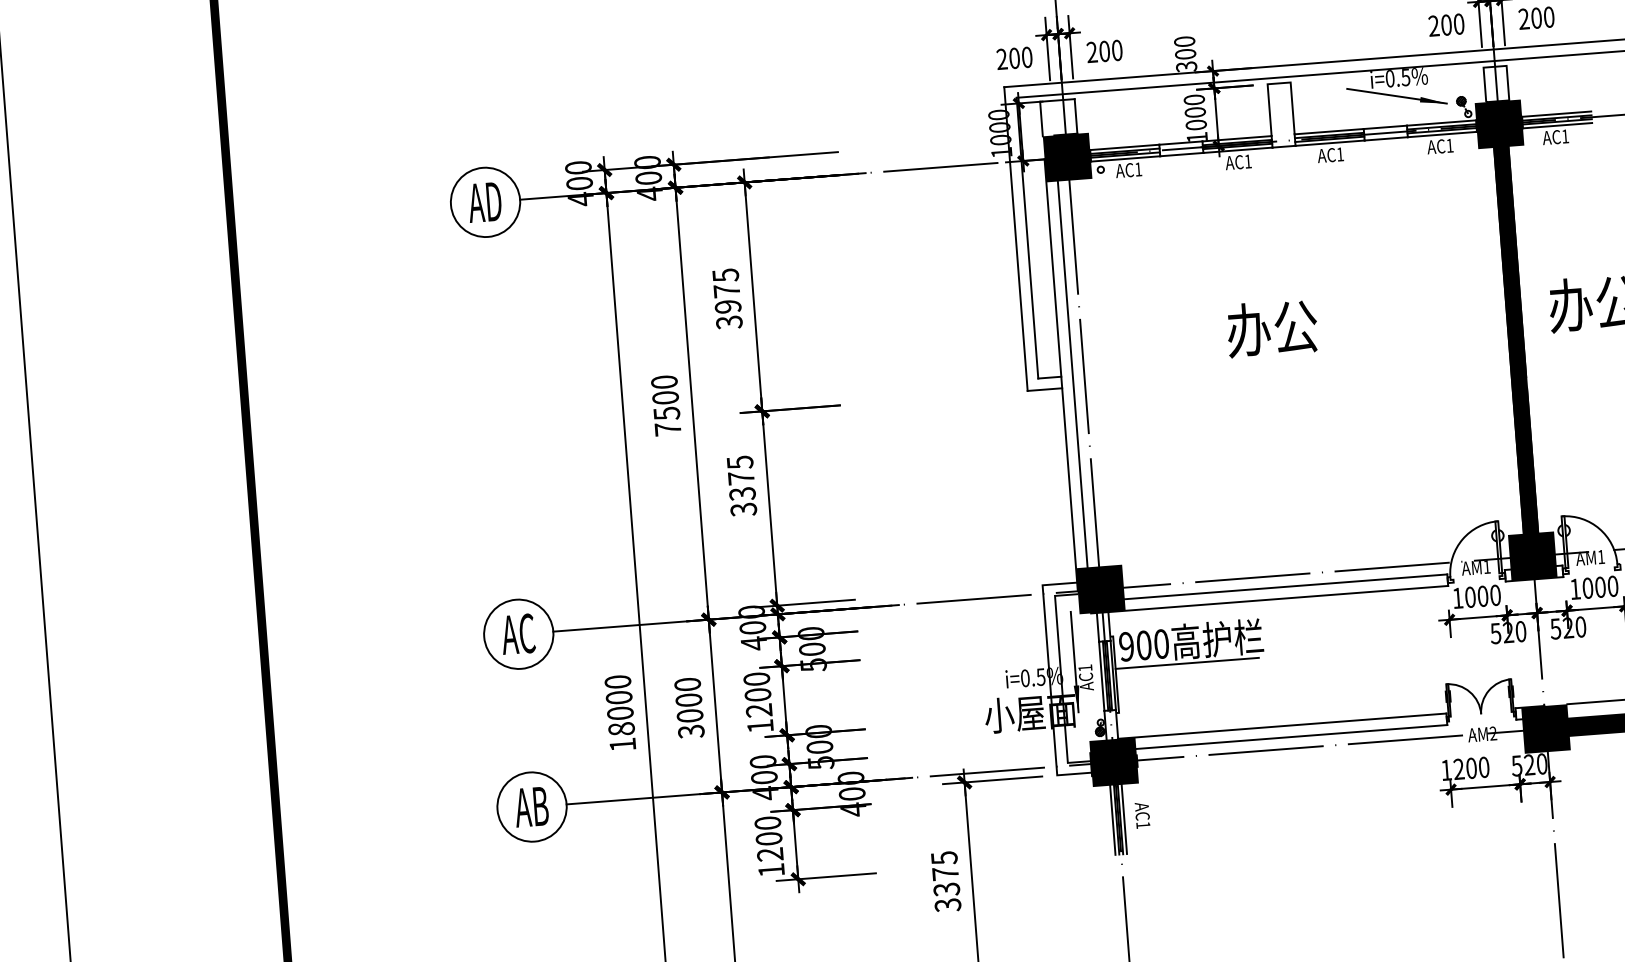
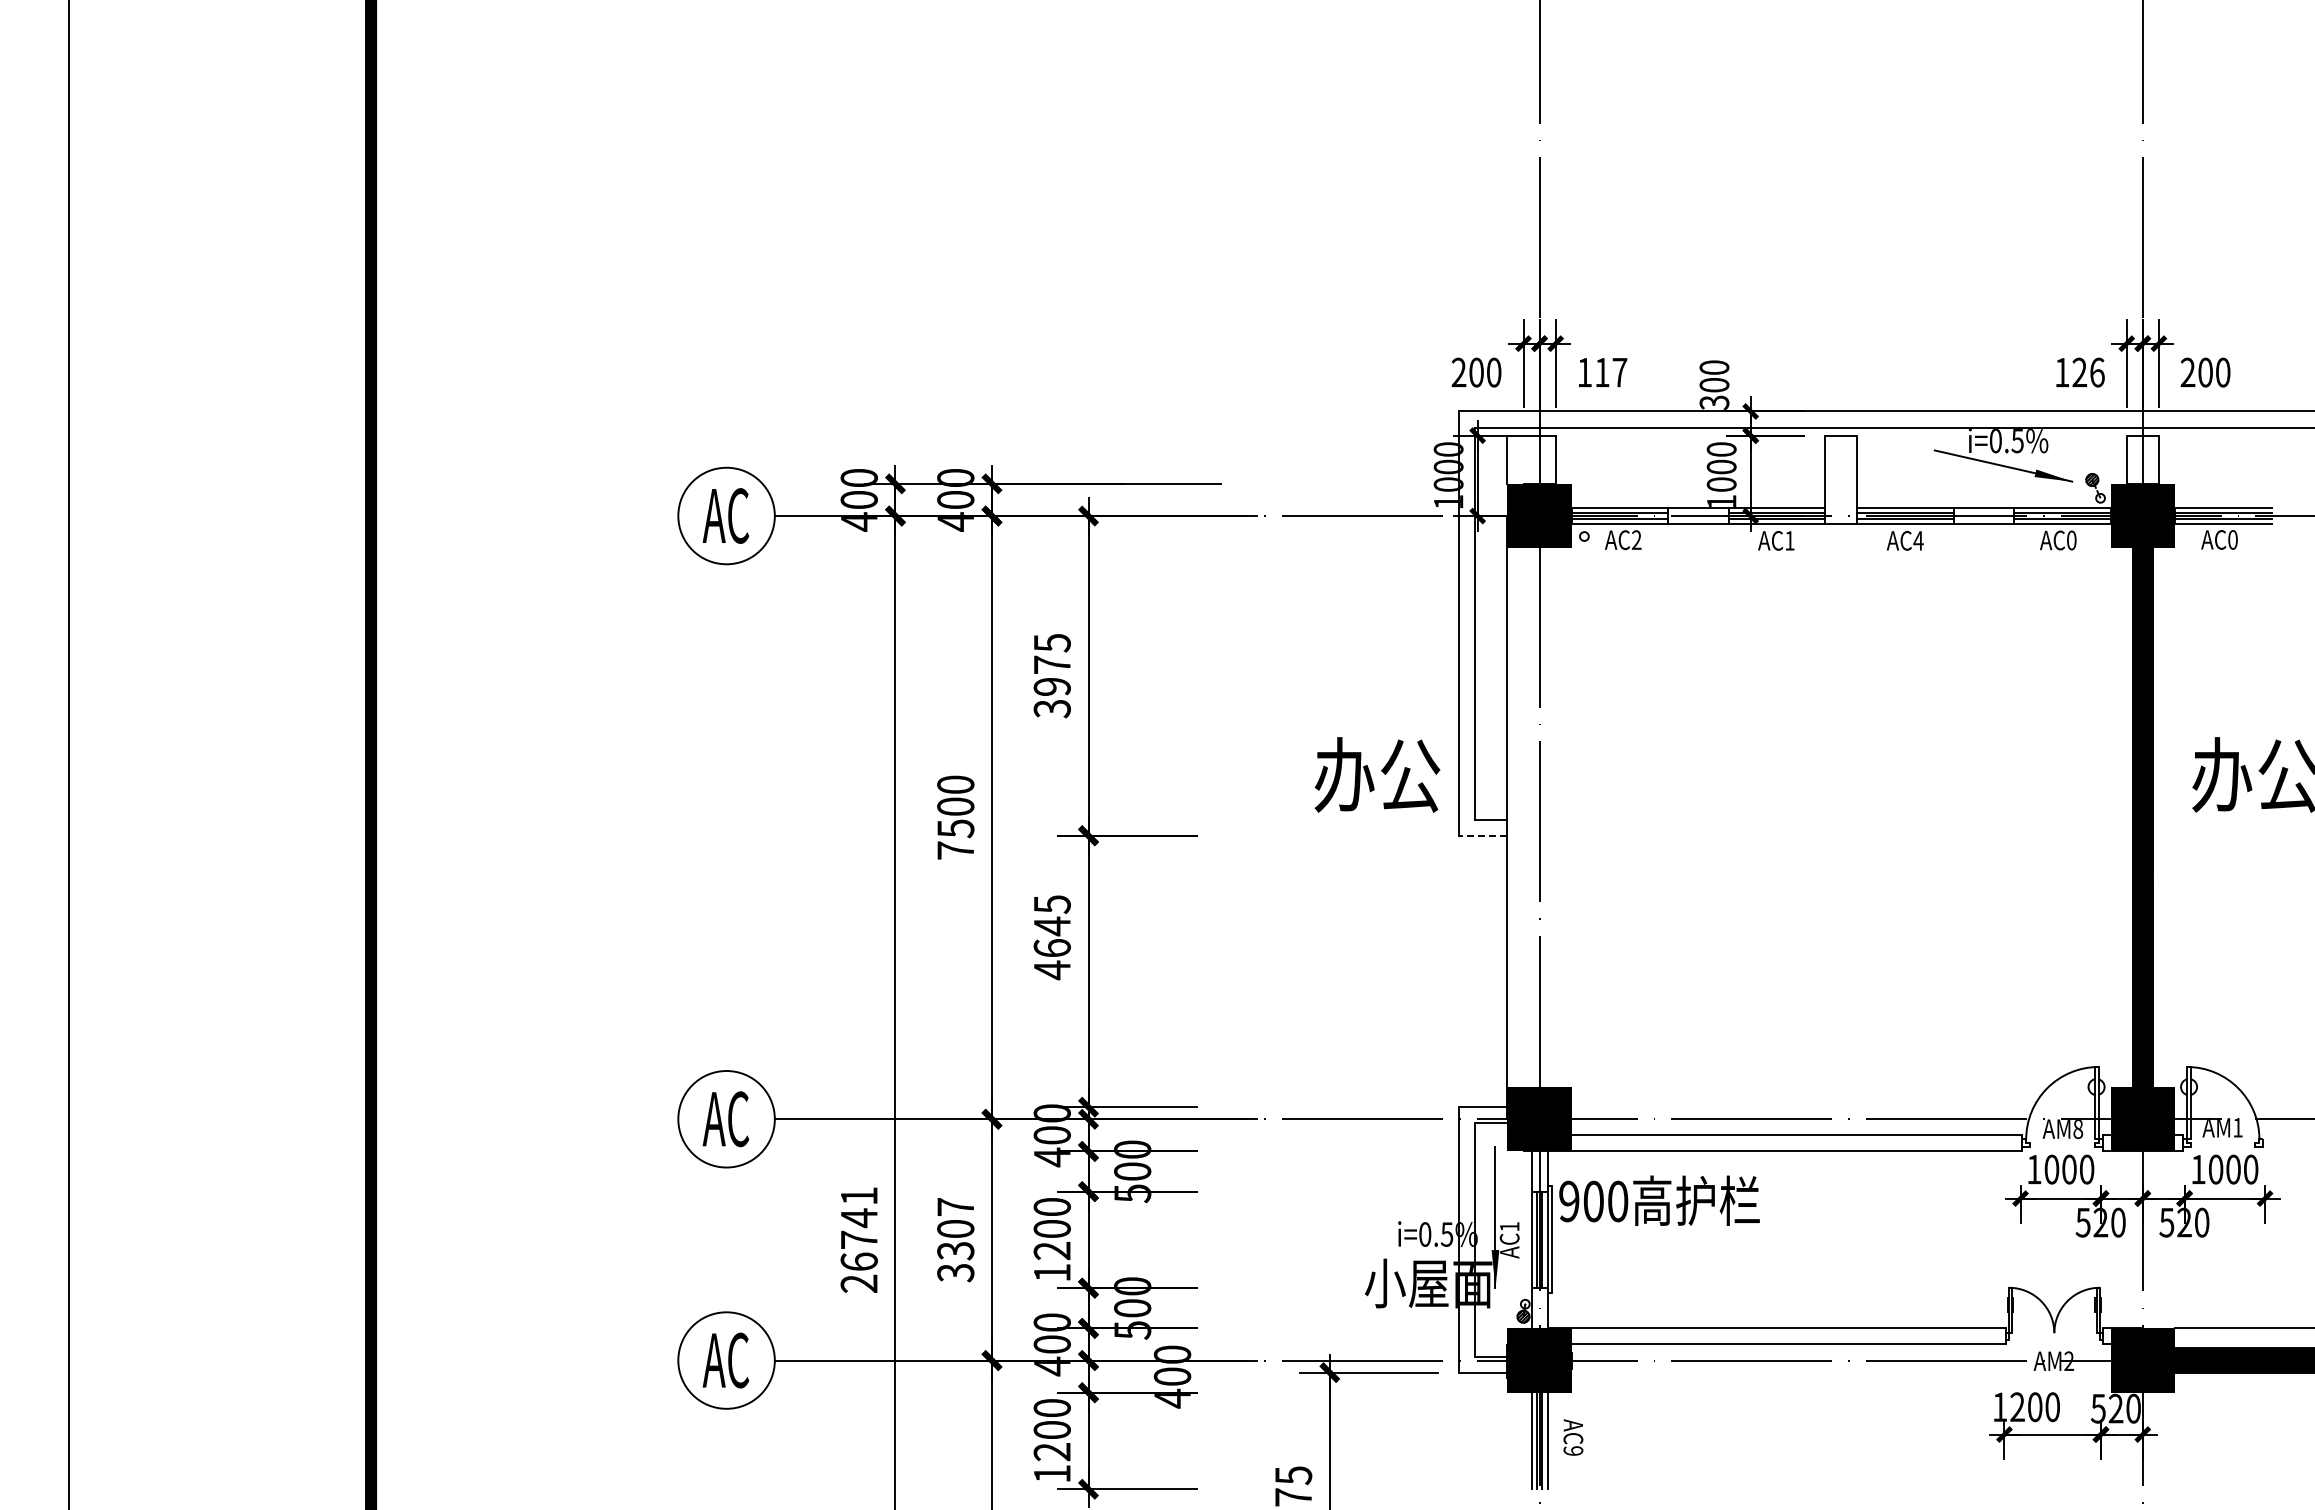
text: (1446, 25) -> (2079, 372), 200 -> 126
text: (1104, 51) -> (1602, 372), 200 -> 117
text: (1565, 136) -> (2232, 539), AC1 -> AC0
text: (1449, 145) -> (2071, 540), AC1 -> AC0
text: (1340, 154) -> (1918, 540), AC1 -> AC4
text: (1138, 169) -> (1636, 539), AC1 -> AC2
text: (486, 201) -> (727, 515), AD -> AC
text: (1272, 328) -> (1377, 774), moved
line: (1072, 374) -> (1523, 817), removed
line: (1044, 389) -> (1482, 835), solid -> dashed
text: (741, 494) -> (1051, 948), 3375 -> 4645
text: (1487, 567) -> (2078, 1129), AM1 -> AM8
line: (1187, 663) -> (1651, 1231), removed
text: (688, 700) -> (955, 1229), 3000 -> 3307
text: (619, 713) -> (858, 1239), 18000 -> 26741
text: (534, 806) -> (729, 1360), AB -> AC
text: (1143, 824) -> (1573, 1450), AC1 -> AC9

